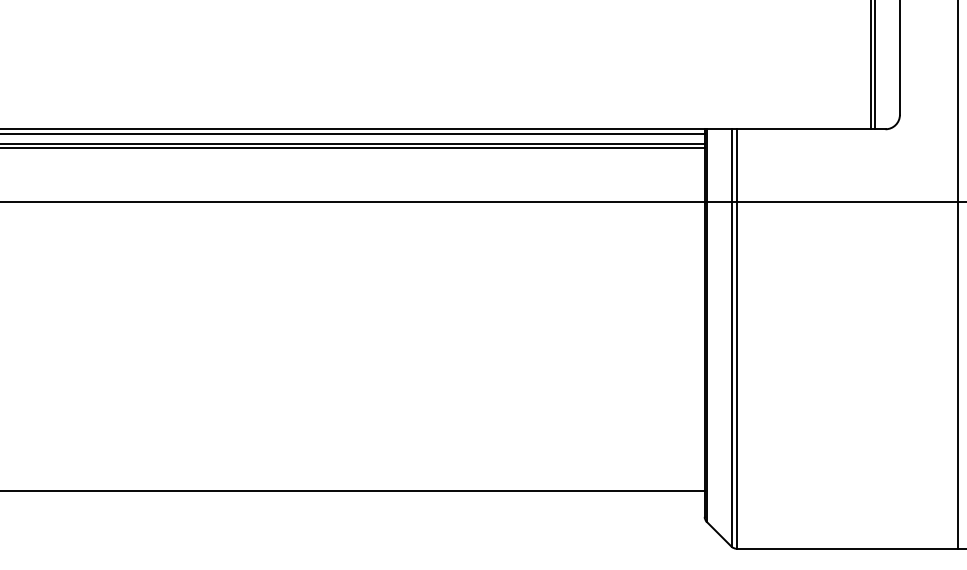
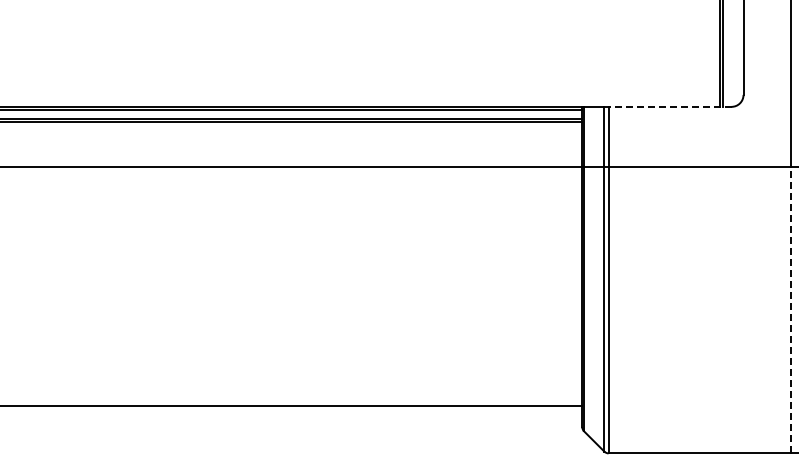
line: (810, 128) -> (669, 106), solid -> dashed
line: (958, 374) -> (791, 309), solid -> dashed

